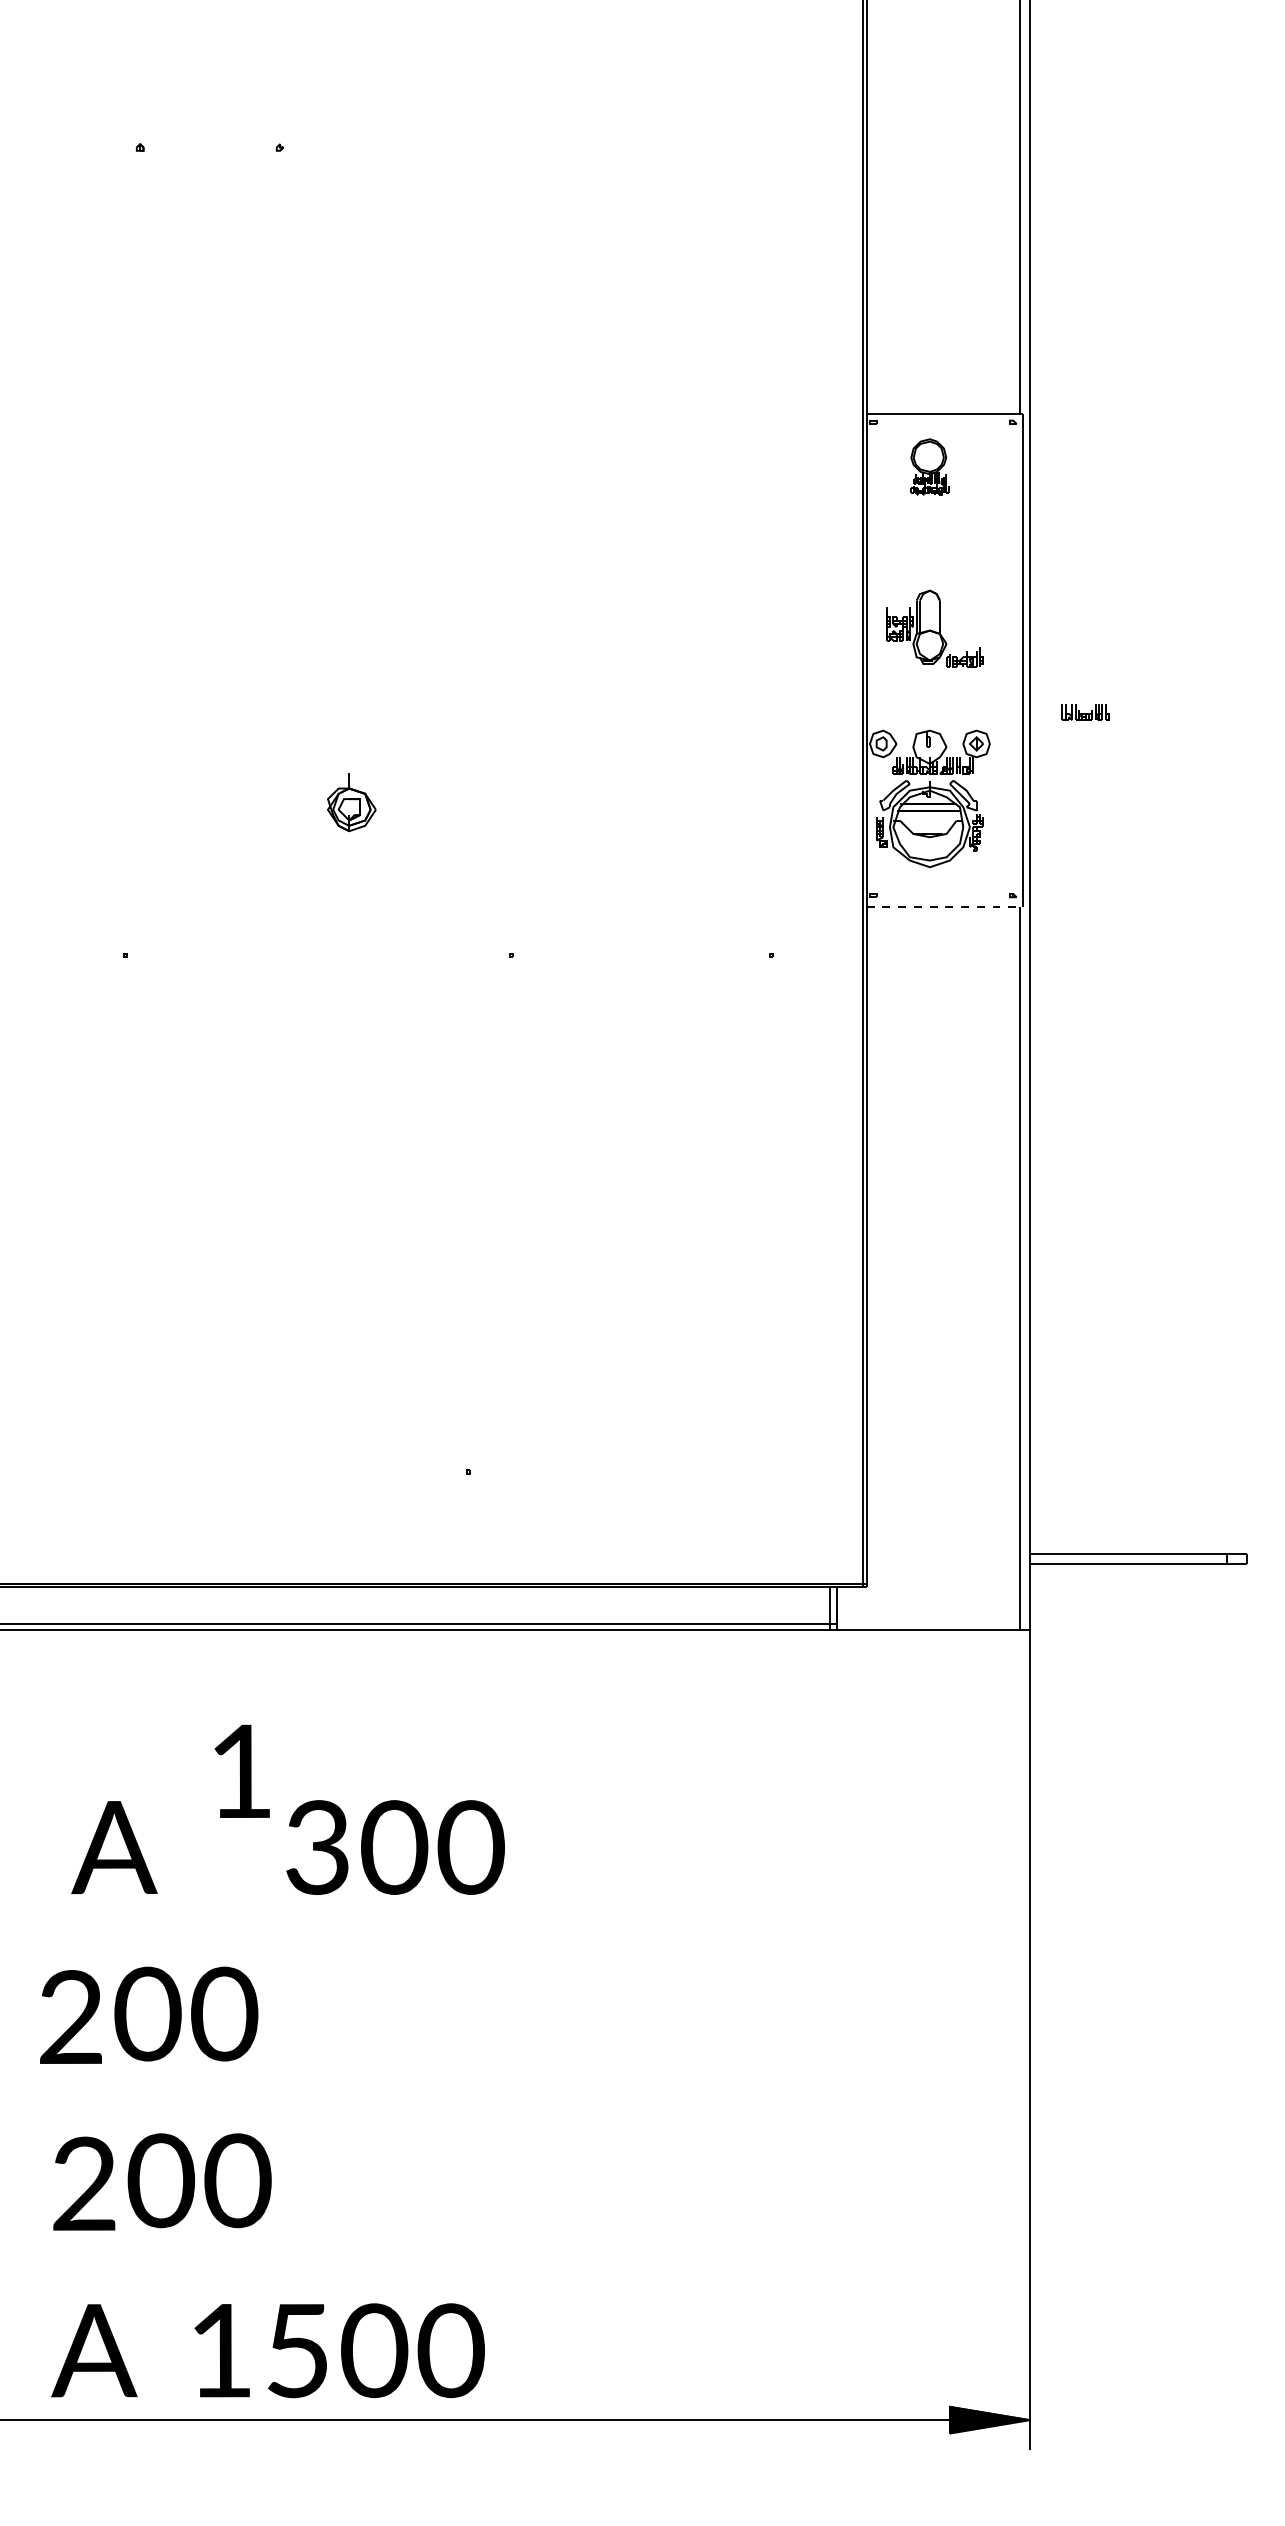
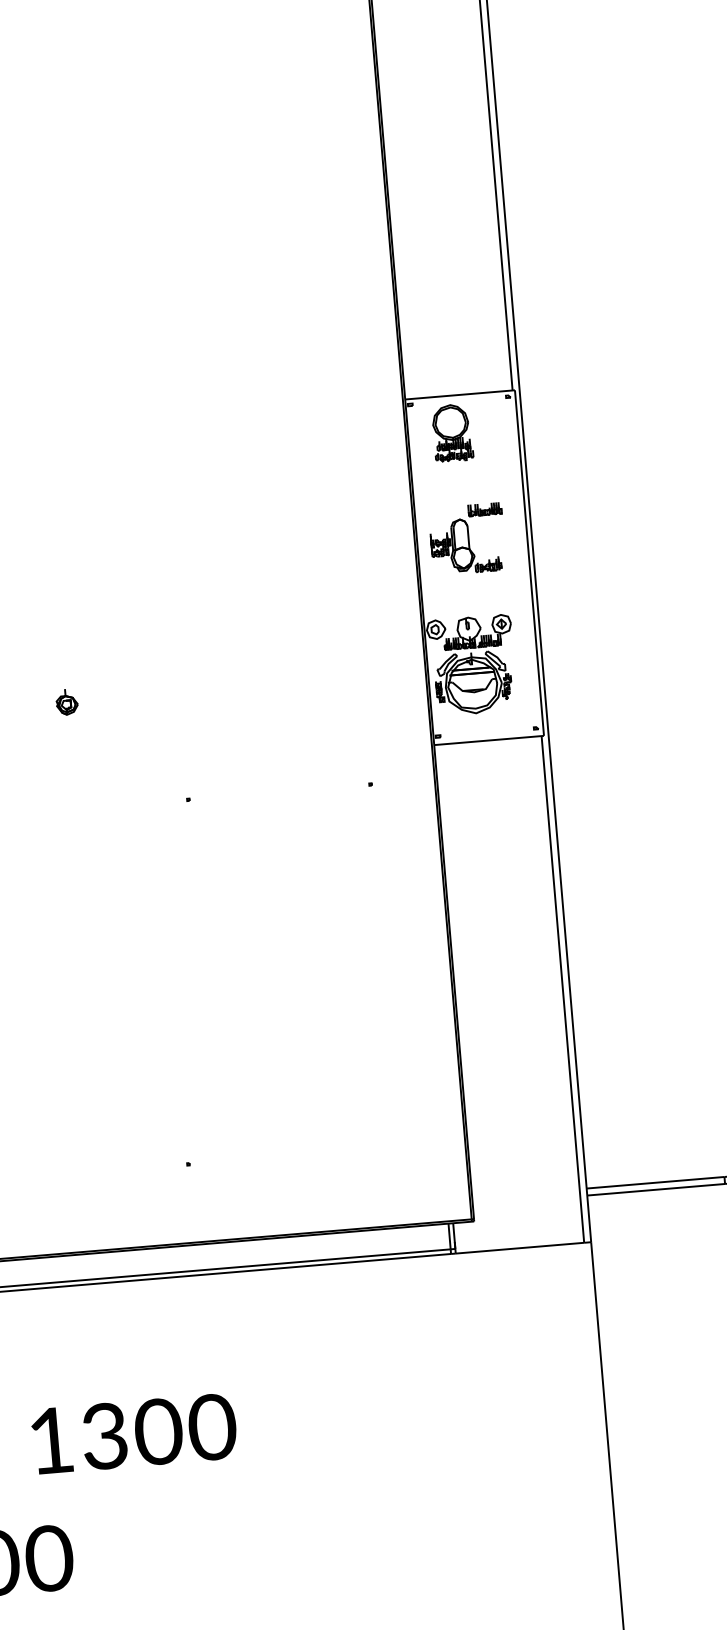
part: (929, 466) -> (452, 432), size x1.43
part: (1085, 712) -> (484, 509), moved
part: (351, 802) -> (67, 702), size x0.62
line: (945, 907) -> (489, 740), dashed -> solid
text: (241, 1770) -> (51, 1440), moved

